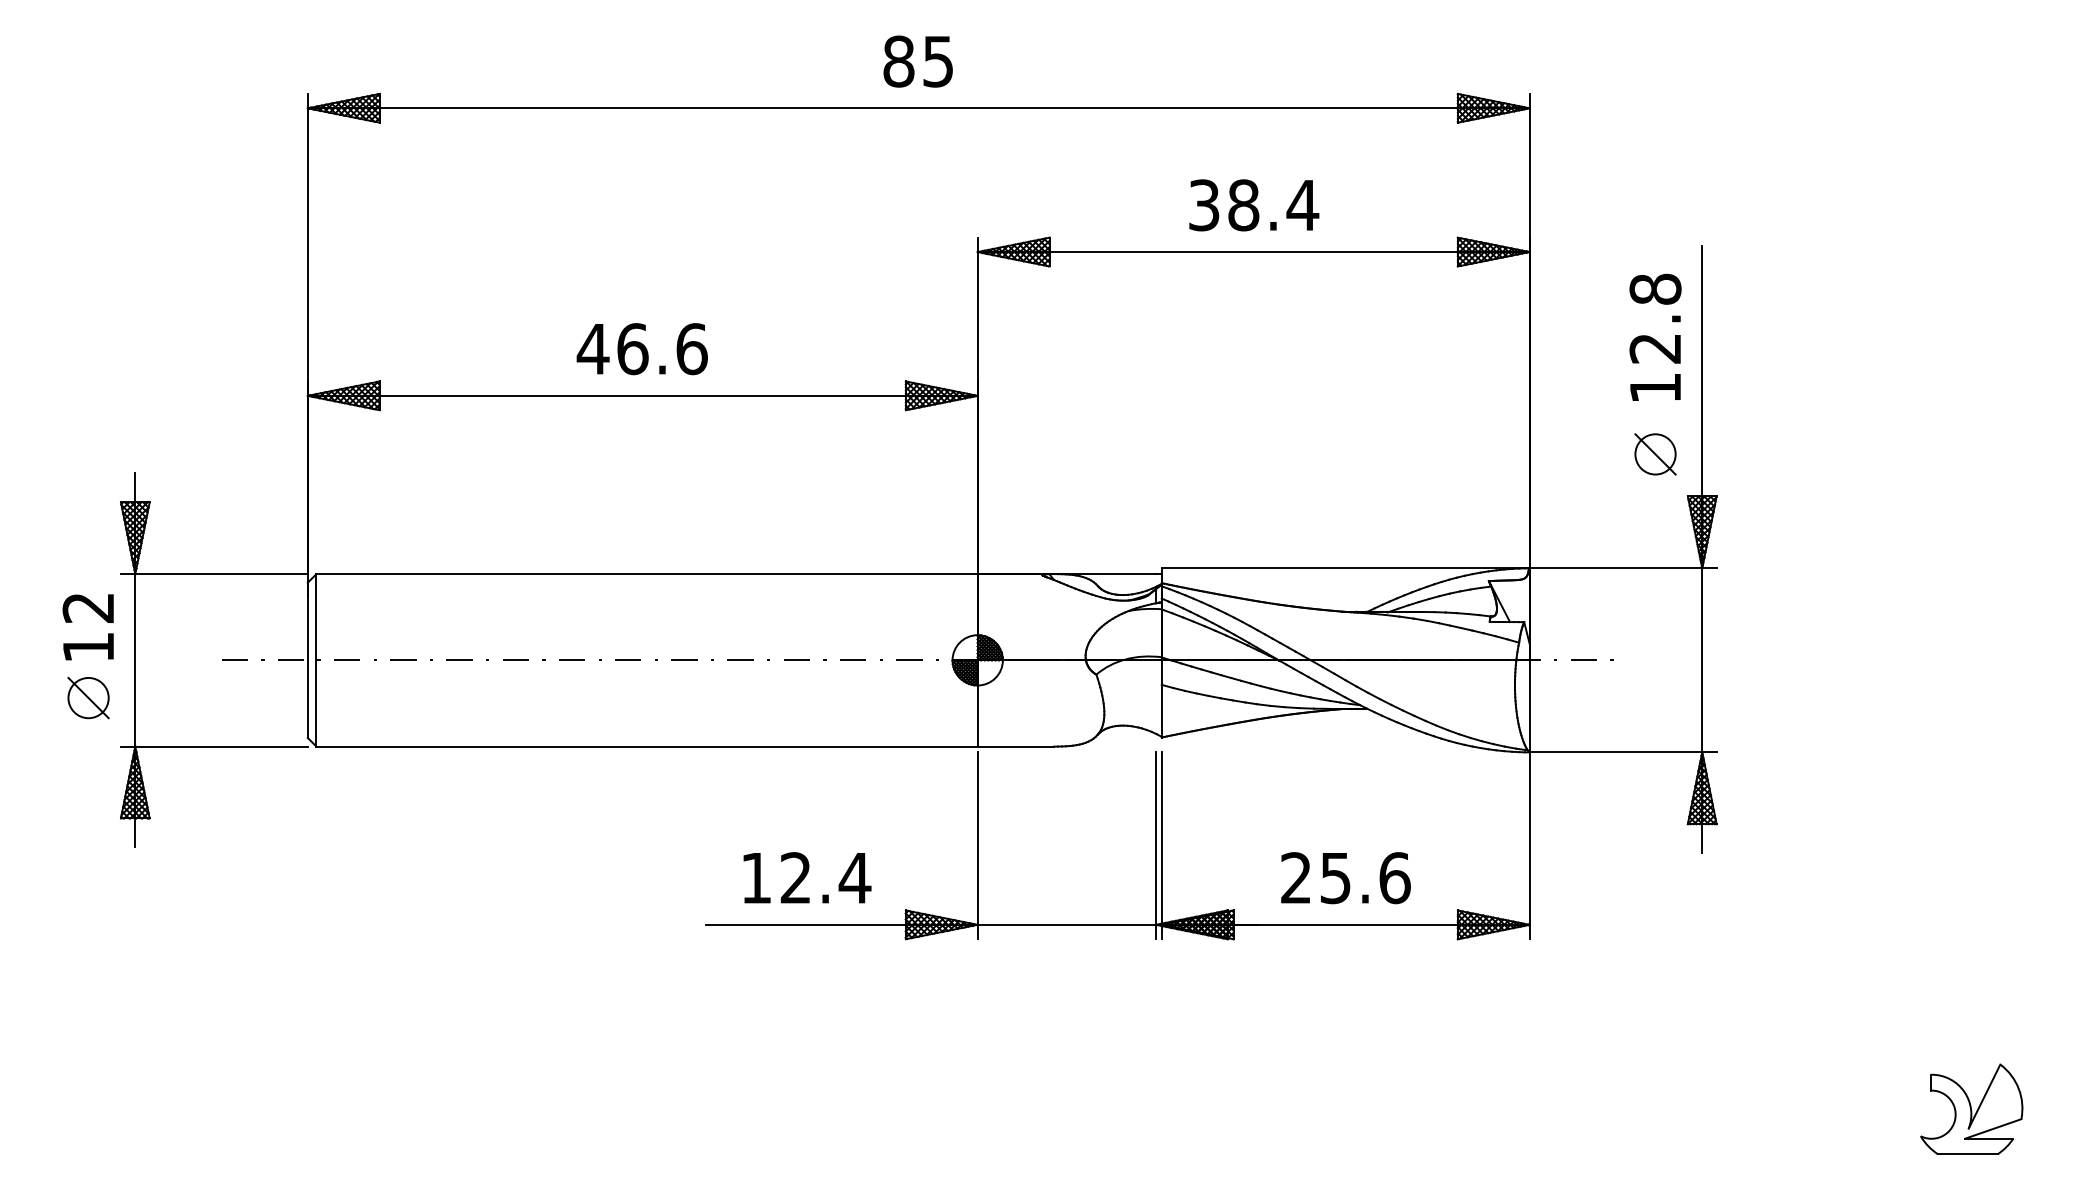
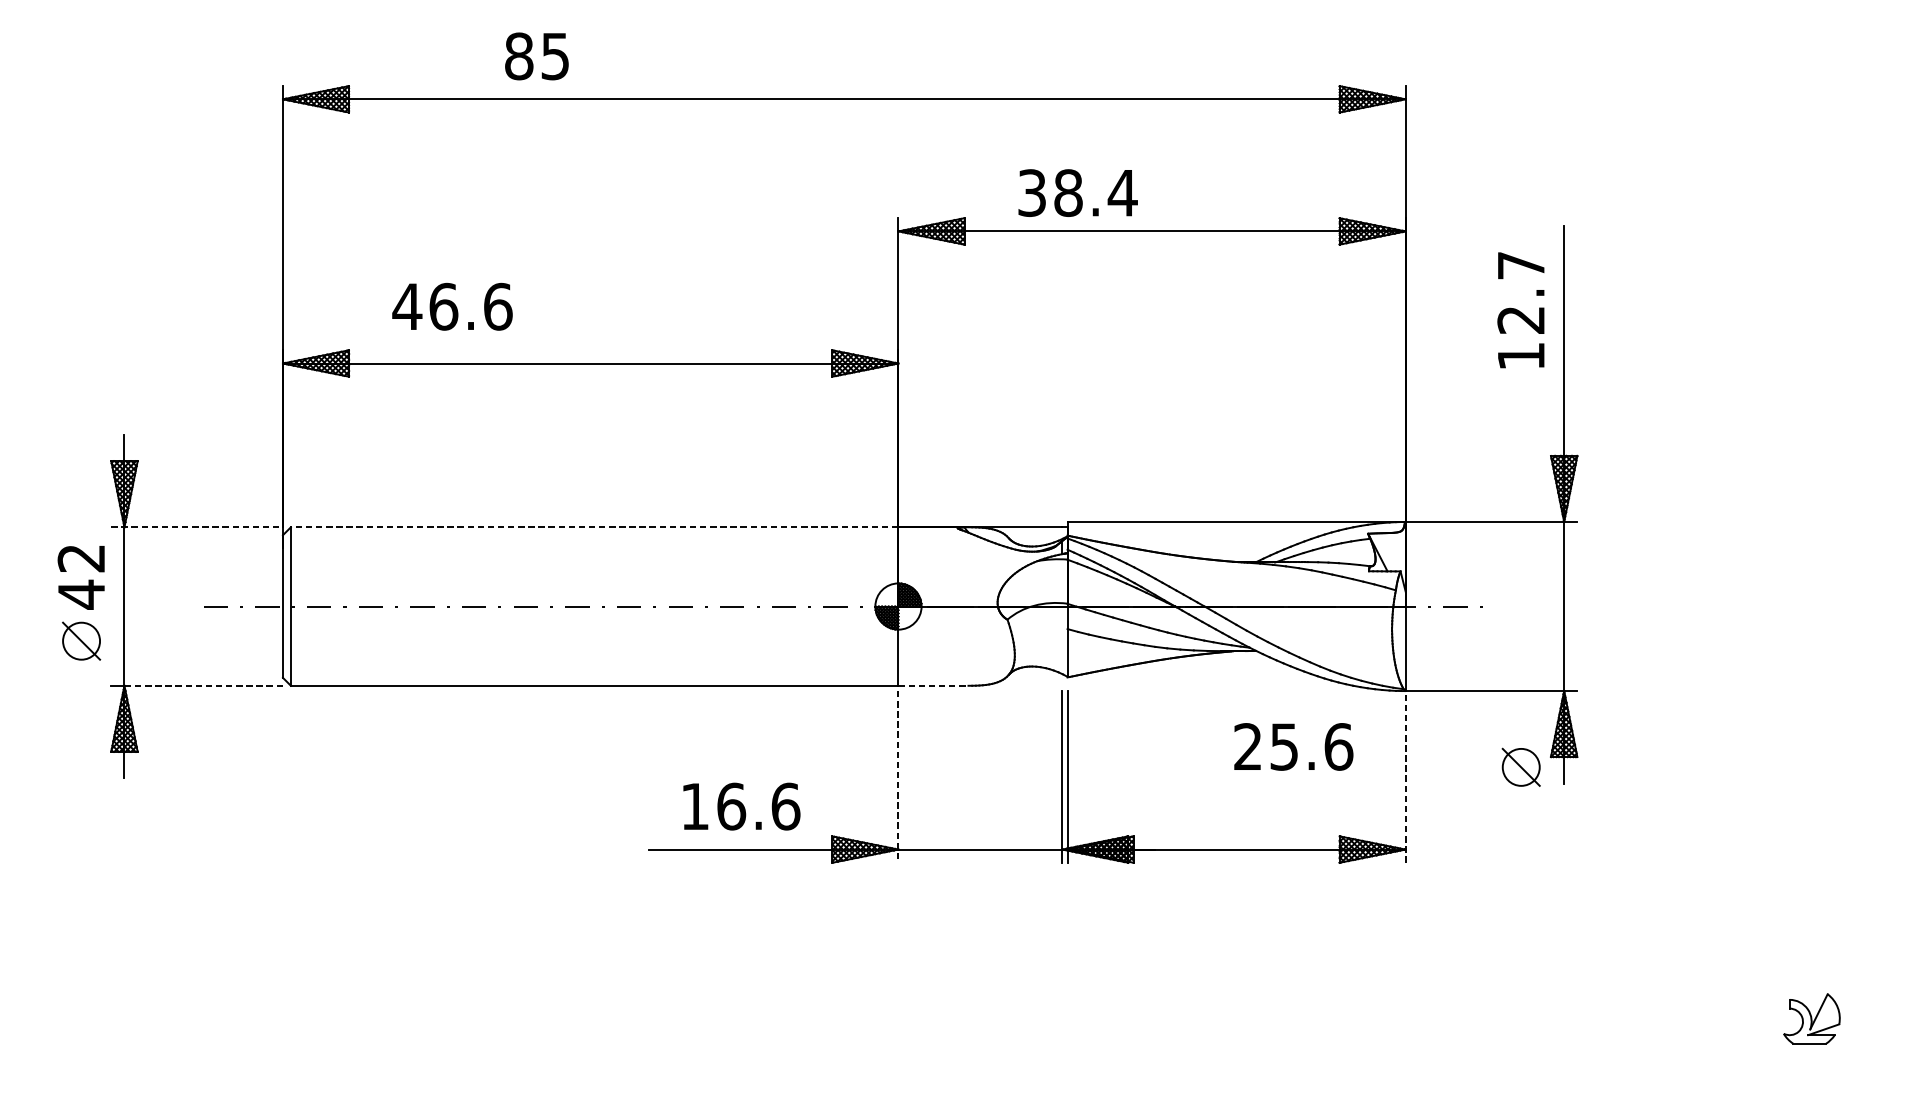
text: (917, 61) -> (536, 56), moved
text: (1254, 205) -> (1078, 193), moved
text: (1655, 288) -> (1521, 264), 12.8 -> 12.7
text: (641, 349) -> (451, 307), moved
part: (1655, 454) -> (1521, 767), moved
line: (214, 574) -> (197, 527), solid -> dashed
line: (647, 574) -> (595, 527), solid -> dashed
text: (88, 647) -> (81, 594), 12 -> 42
line: (221, 746) -> (203, 685), solid -> dashed
line: (1016, 746) -> (934, 685), solid -> dashed
line: (1529, 845) -> (1405, 776), solid -> dashed
line: (977, 846) -> (898, 777), solid -> dashed
text: (825, 878) -> (758, 806), 12.4 -> 16.6
text: (1345, 878) -> (1293, 747), moved
part: (1971, 1108) -> (1811, 1018), size x0.6

